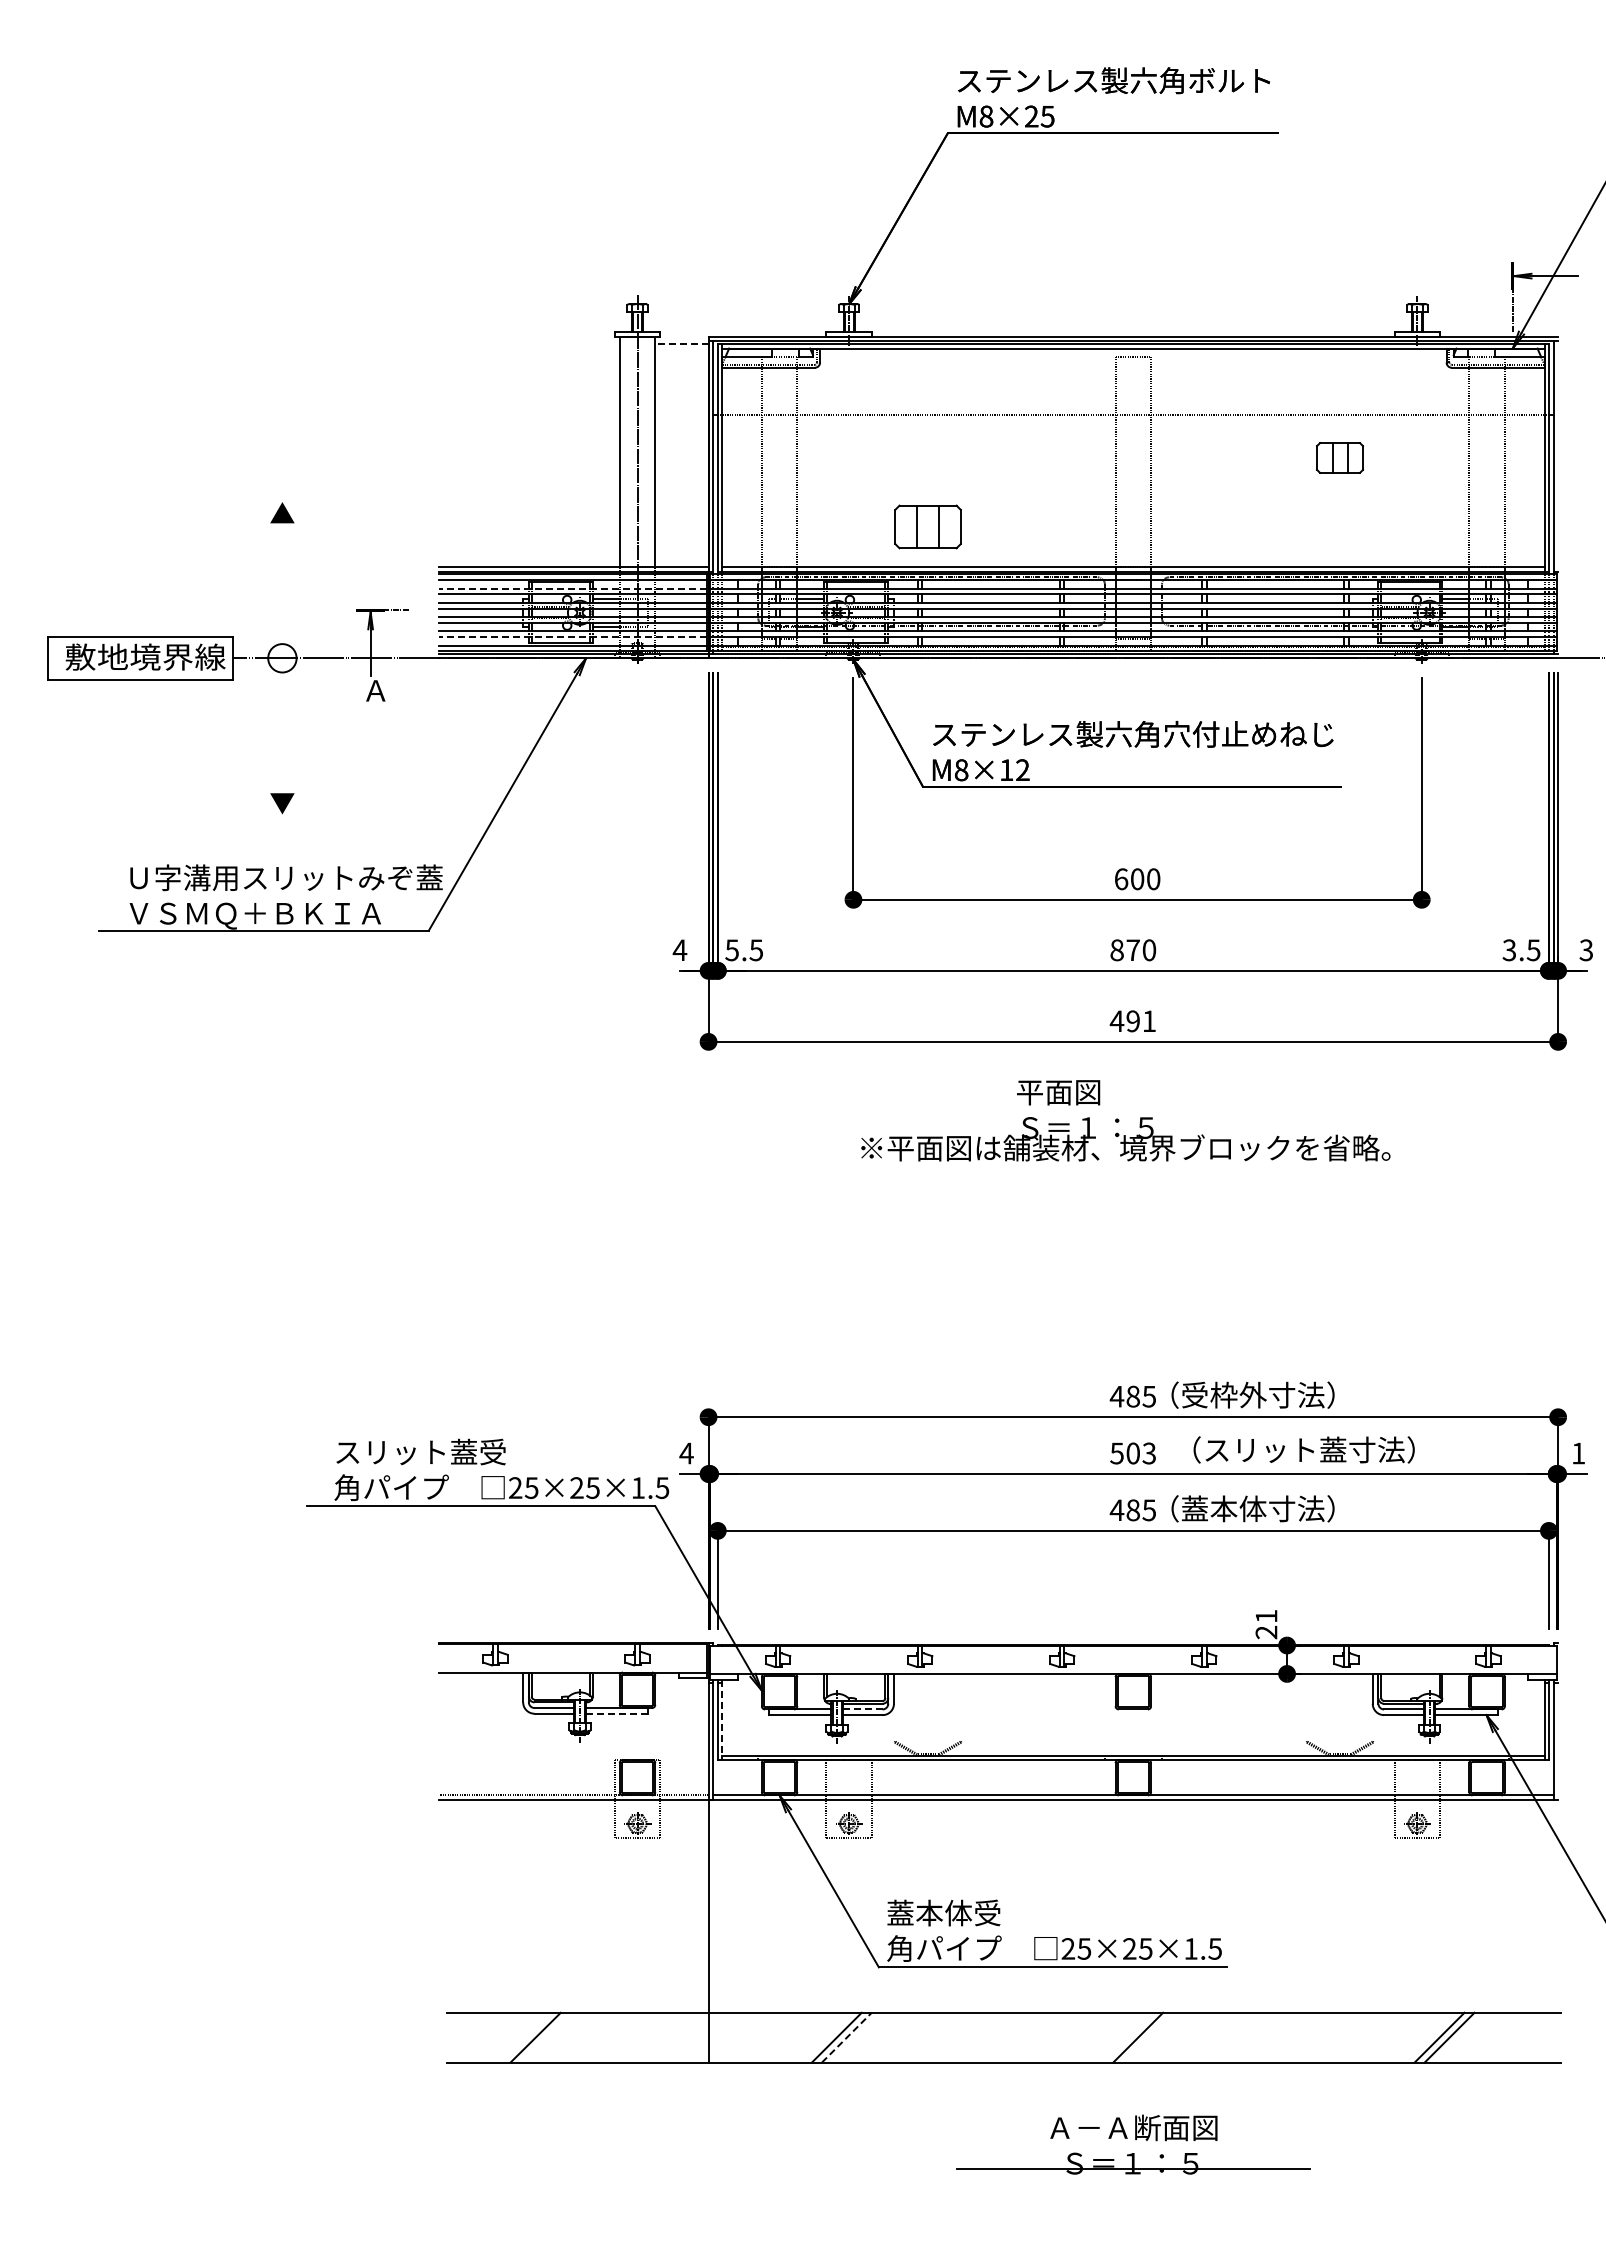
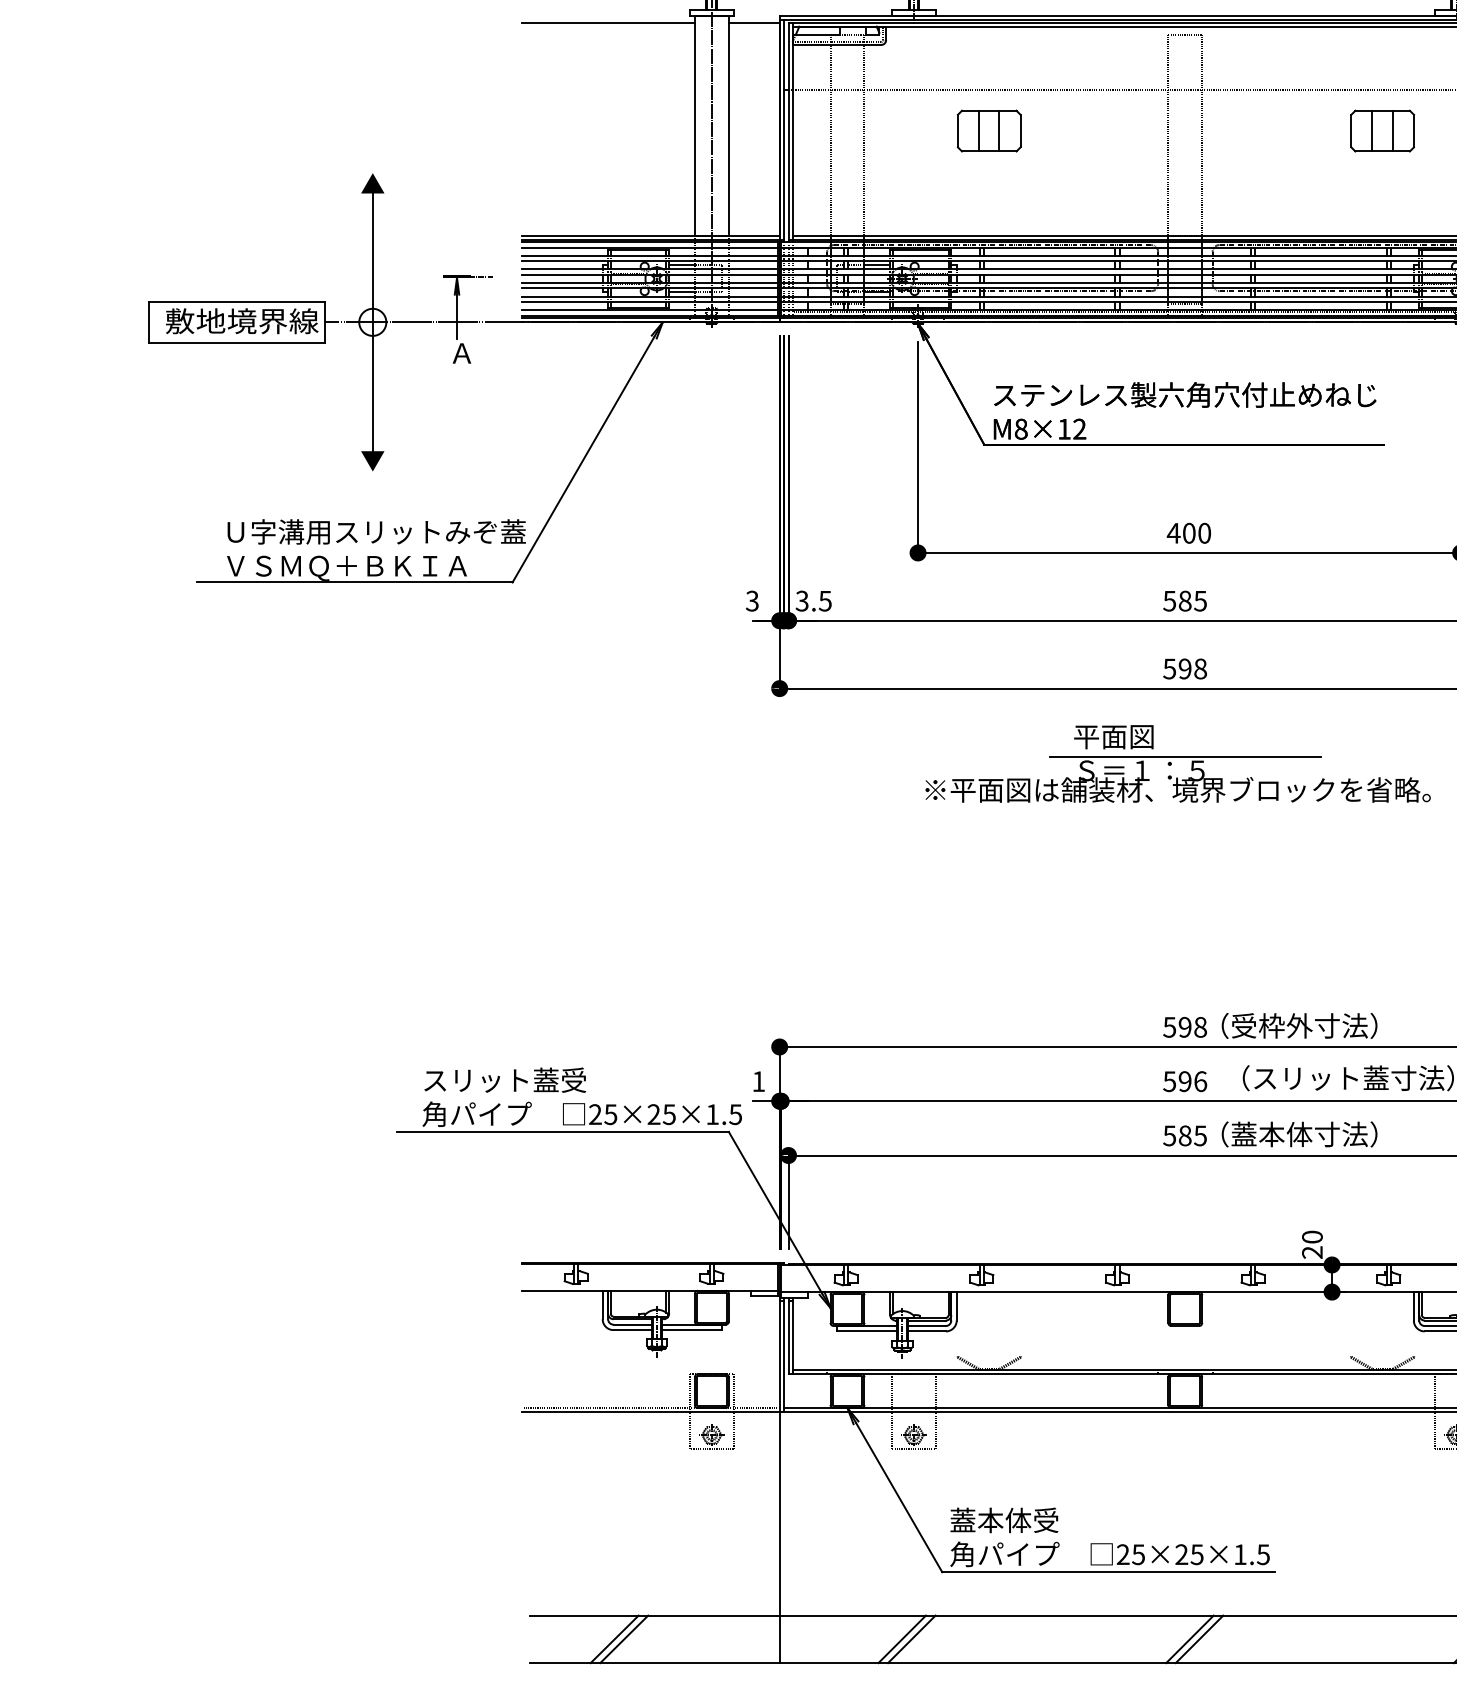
line: (528, 344) -> (607, 22), added
line: (681, 344) -> (753, 22), dashed -> solid
part: (1339, 457) -> (1382, 130), size x1.43
part: (927, 526) -> (988, 130), moved
line: (572, 588) -> (649, 255), dashed -> solid
line: (572, 636) -> (649, 301), dashed -> solid
line: (282, 658) -> (372, 322), added
text: (1121, 879) -> (1173, 533), 600 -> 400
text: (732, 949) -> (802, 600), 5.5 -> 3.5
text: (679, 950) -> (751, 601), 4 -> 3
text: (1133, 950) -> (1185, 601), 870 -> 585
text: (1132, 1021) -> (1184, 669), 491 -> 598
line: (1133, 1114) -> (1185, 757), added
text: (1132, 1396) -> (1184, 1027), 485 -> 598
text: (686, 1453) -> (758, 1081), 4 -> 1
text: (1141, 1453) -> (1193, 1081), 503 -> 596
text: (1116, 1510) -> (1169, 1136), 485 -> 585
text: (1266, 1615) -> (1312, 1236), 21 -> 20
line: (862, 1709) -> (926, 1326), dashed -> solid
line: (617, 1713) -> (692, 1329), dashed -> solid
line: (722, 1720) -> (792, 1336), dashed -> solid
line: (545, 2037) -> (623, 1639), added
line: (847, 2037) -> (912, 1639), dashed -> solid
line: (1148, 2037) -> (1199, 1639), added

